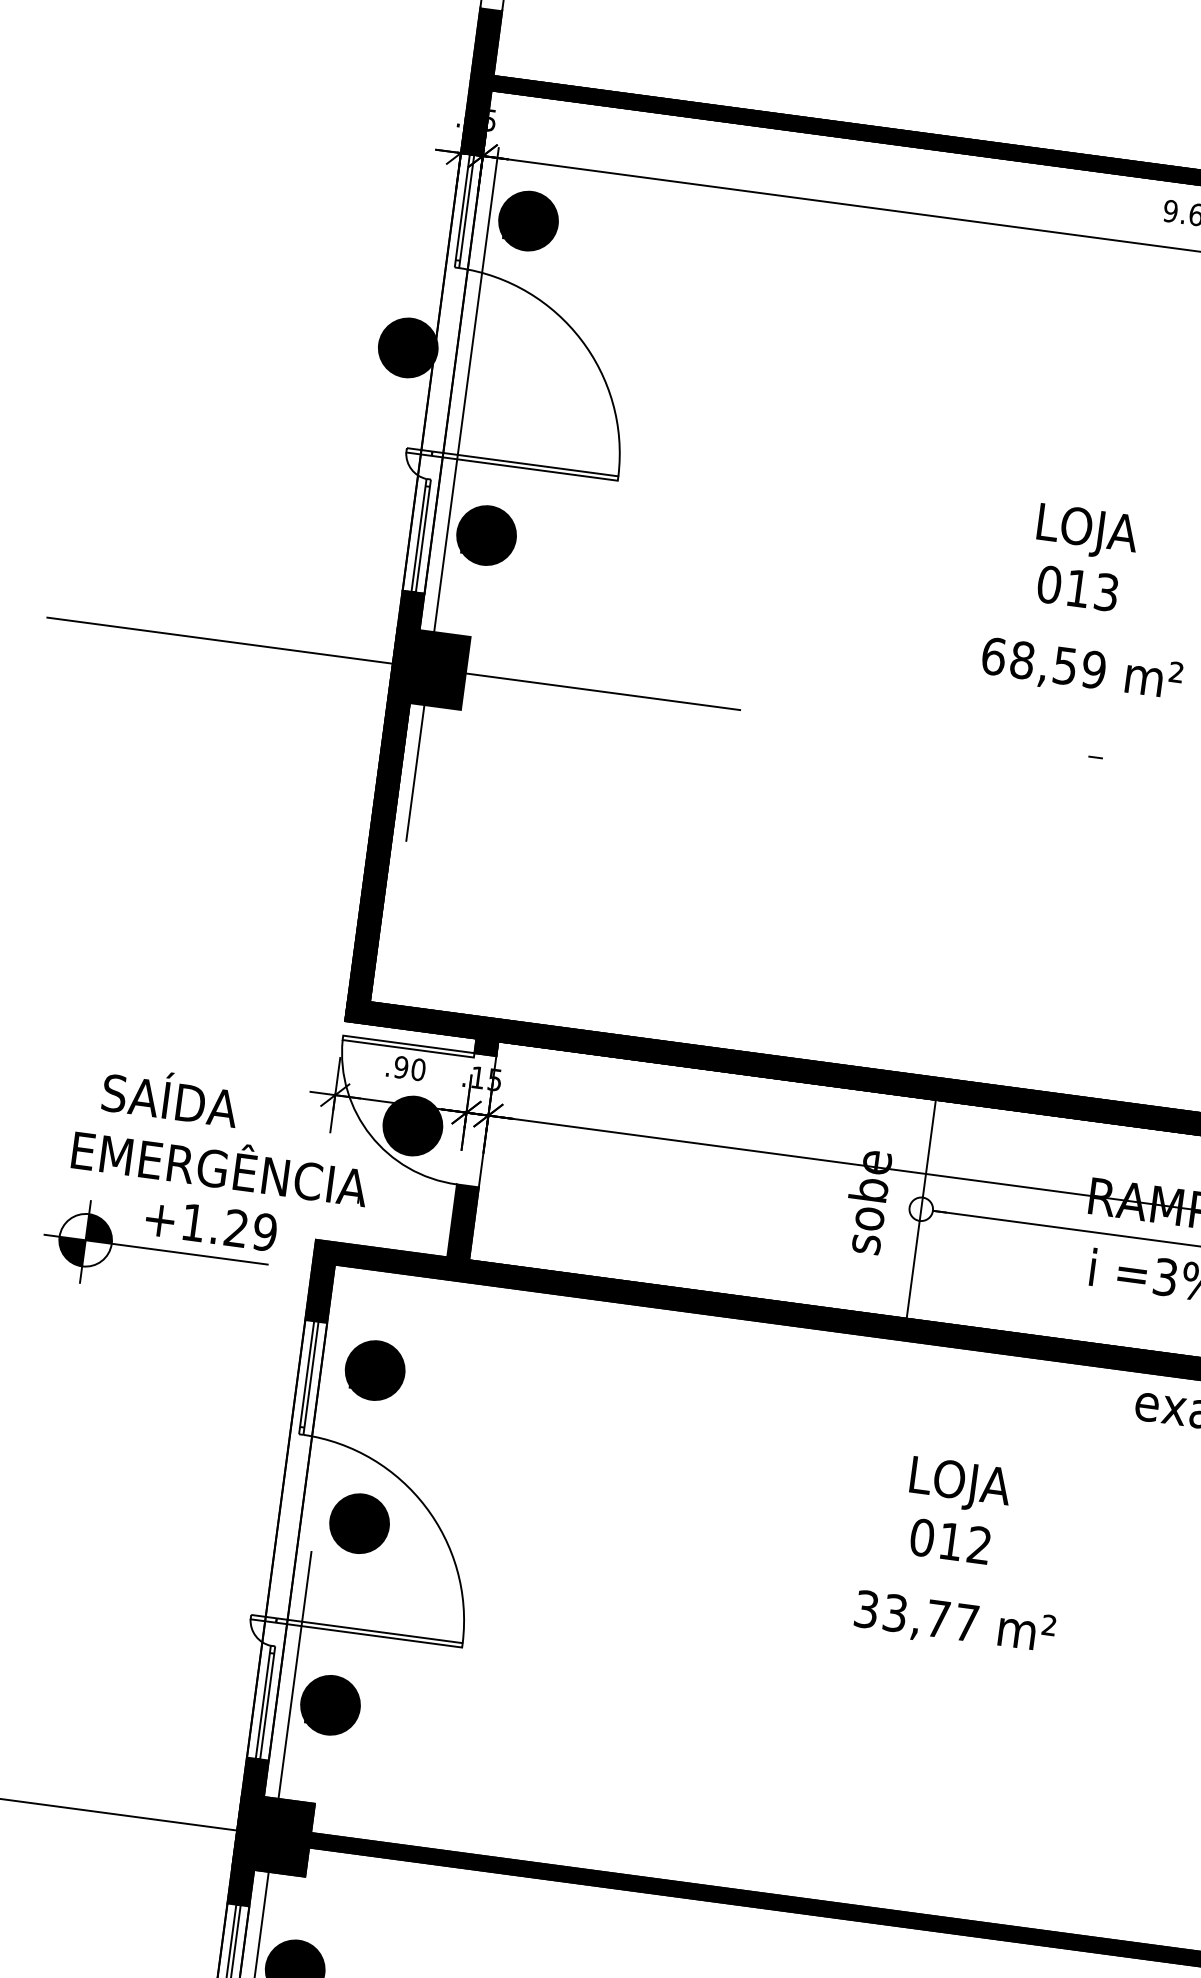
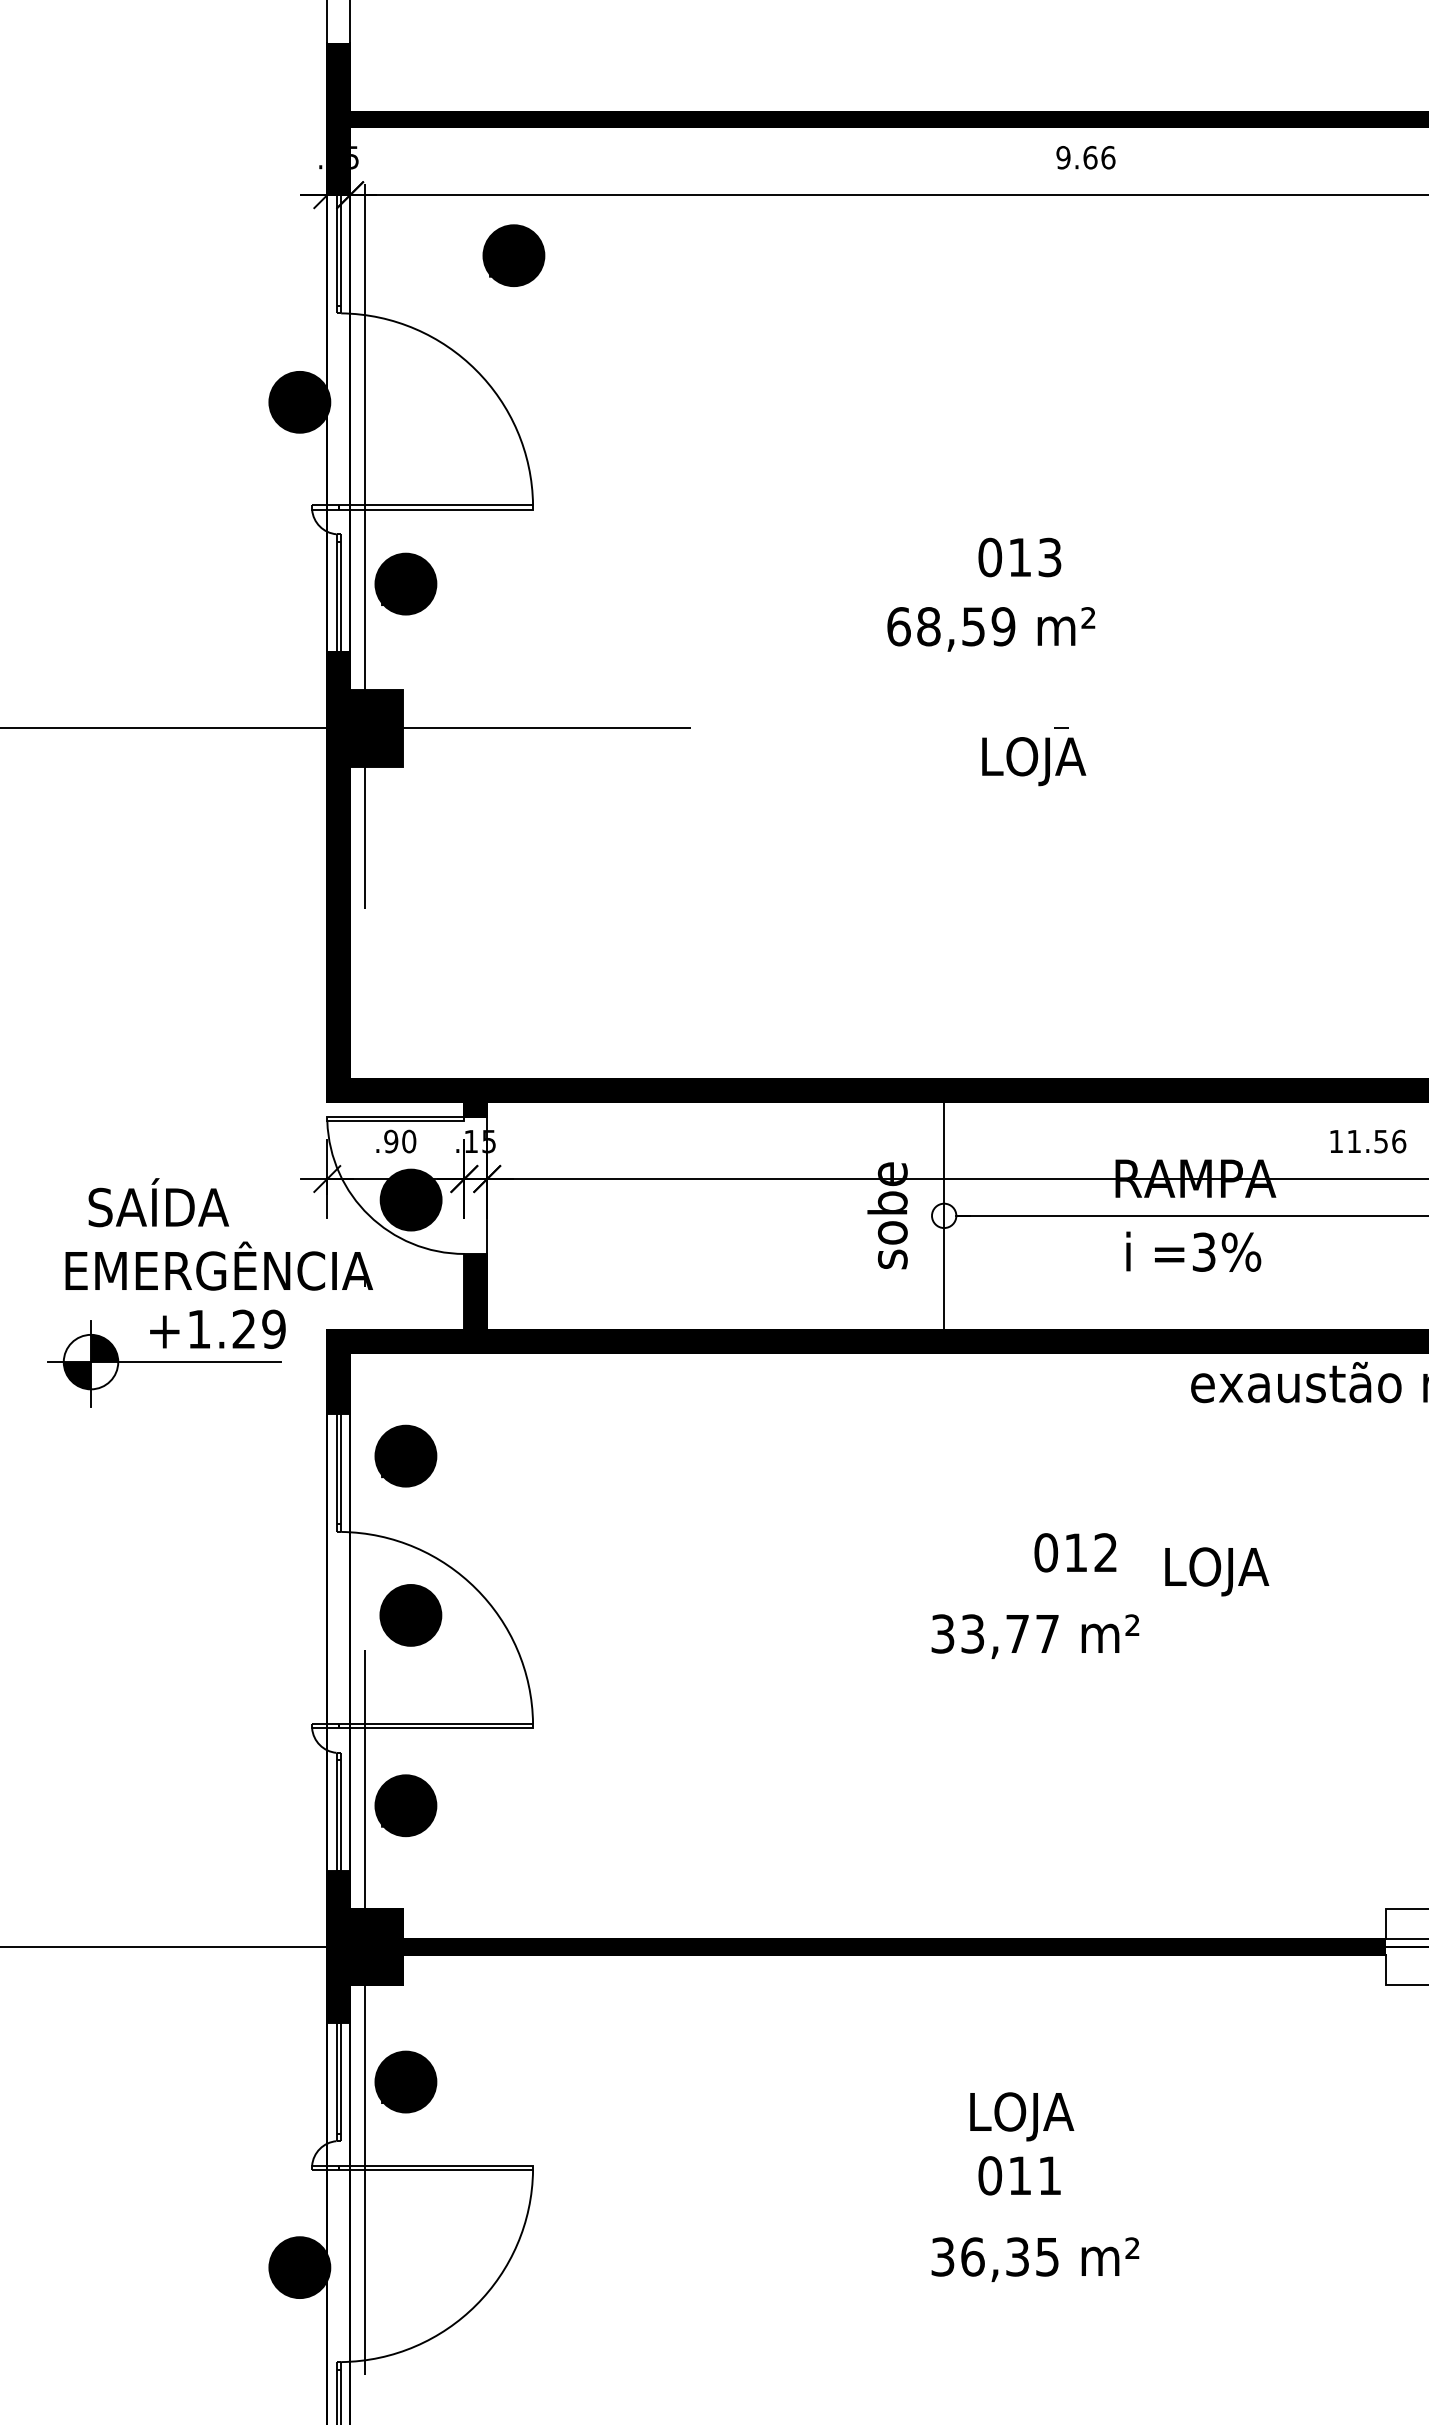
part: (528, 220) -> (513, 255), moved
text: (1087, 532) -> (1034, 761), moved
text: (1082, 670) -> (991, 629), moved
text: (960, 1485) -> (1217, 1571), moved
text: (950, 1541) -> (1075, 1552), moved

